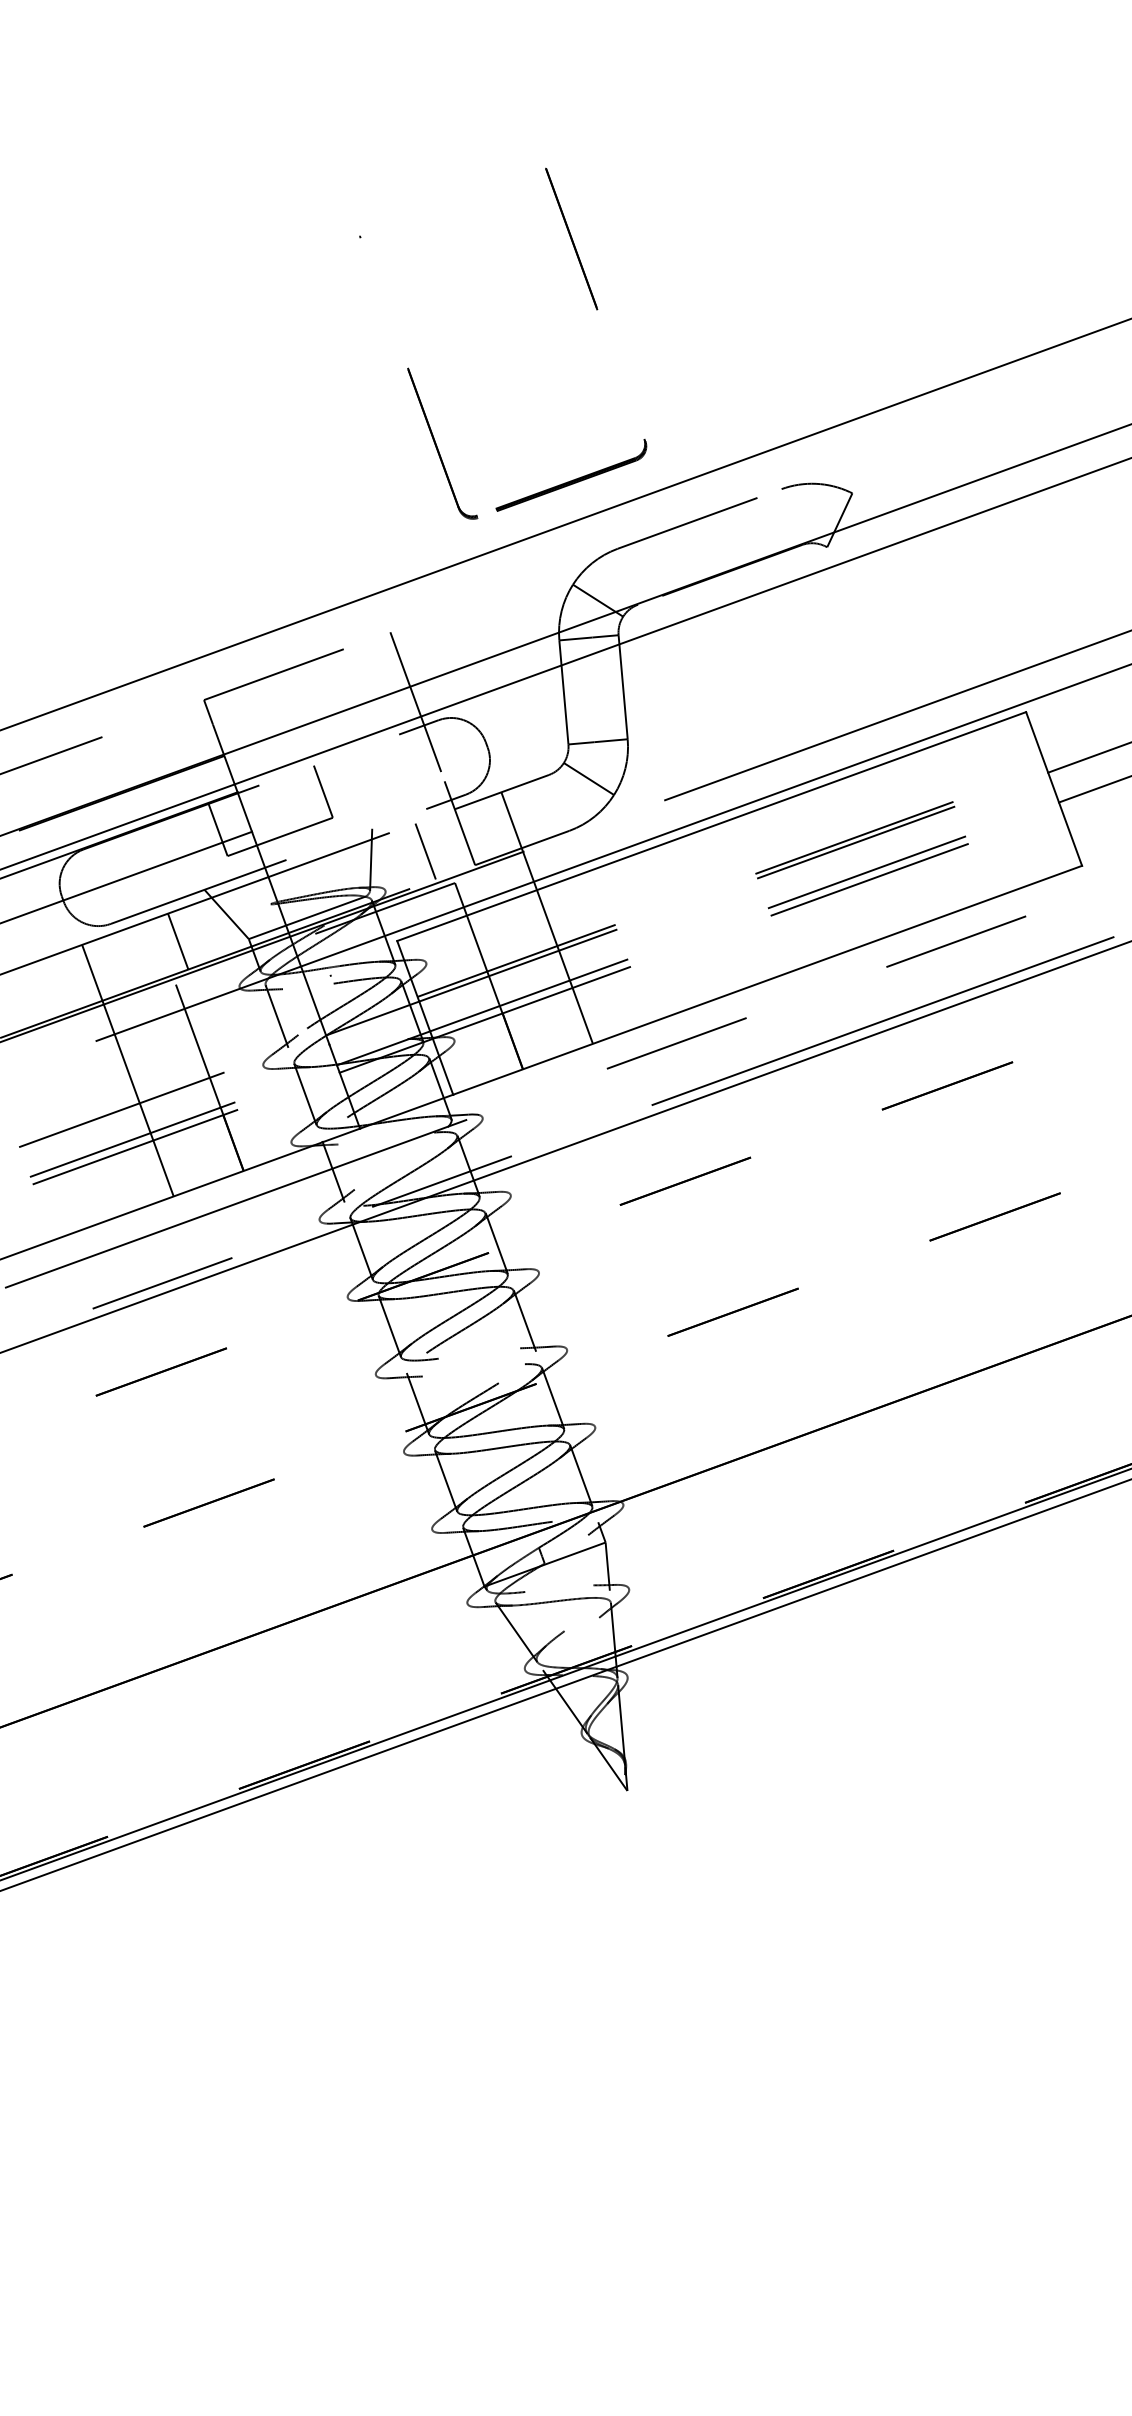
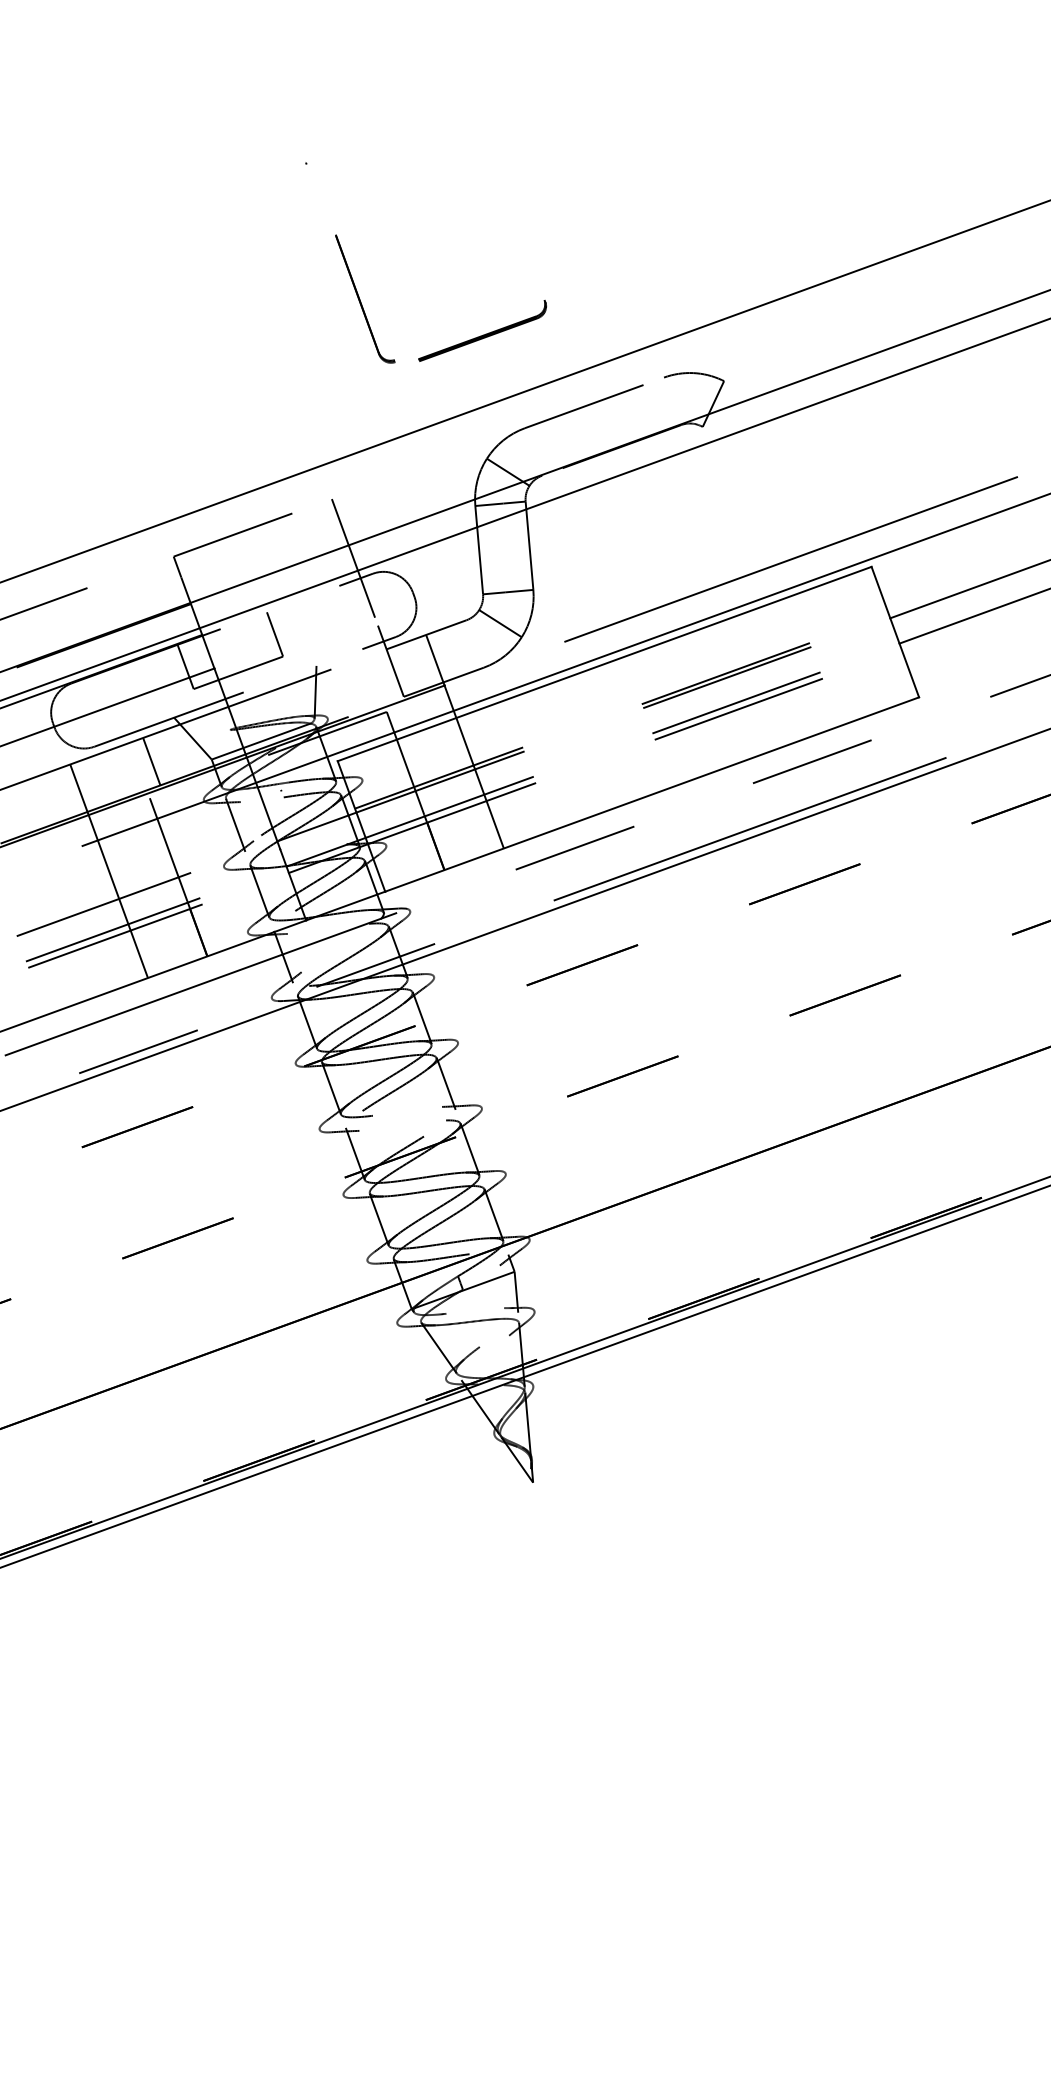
line: (571, 238) -> (485, 164), removed
part: (442, 443) -> (365, 298), moved
part: (571, 474) -> (482, 330), moved
line: (425, 850) -> (361, 684), removed

